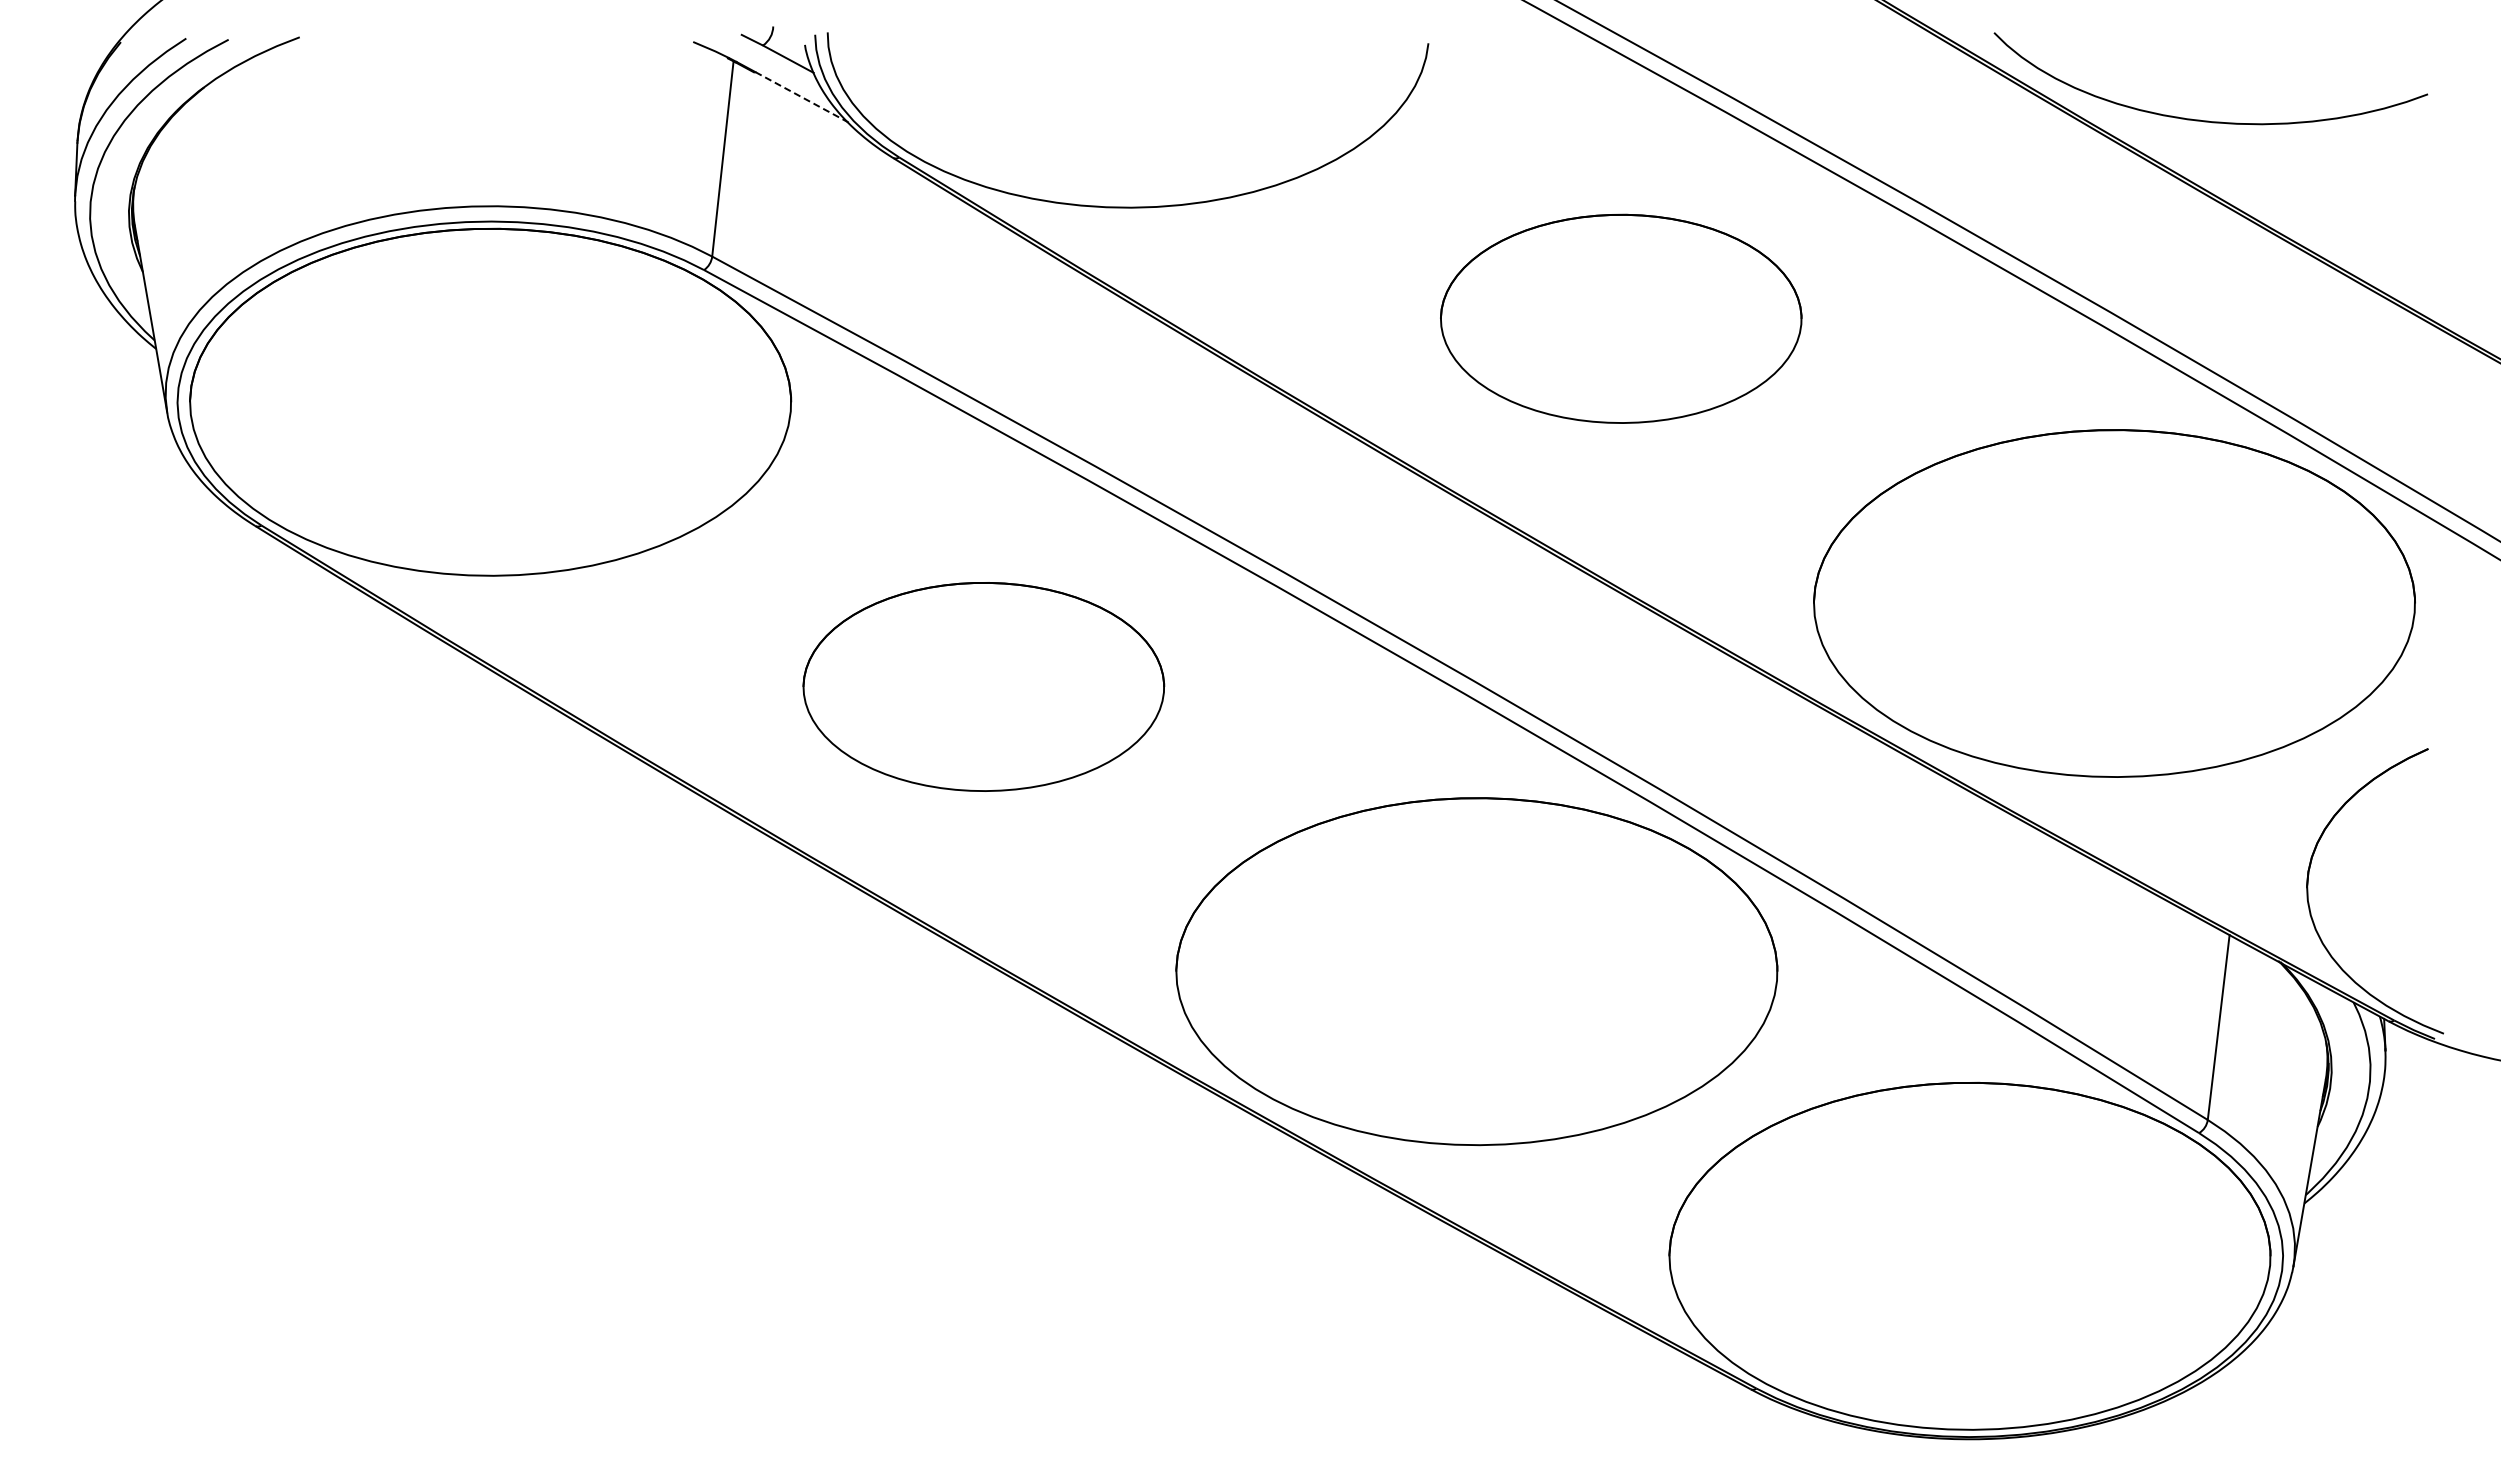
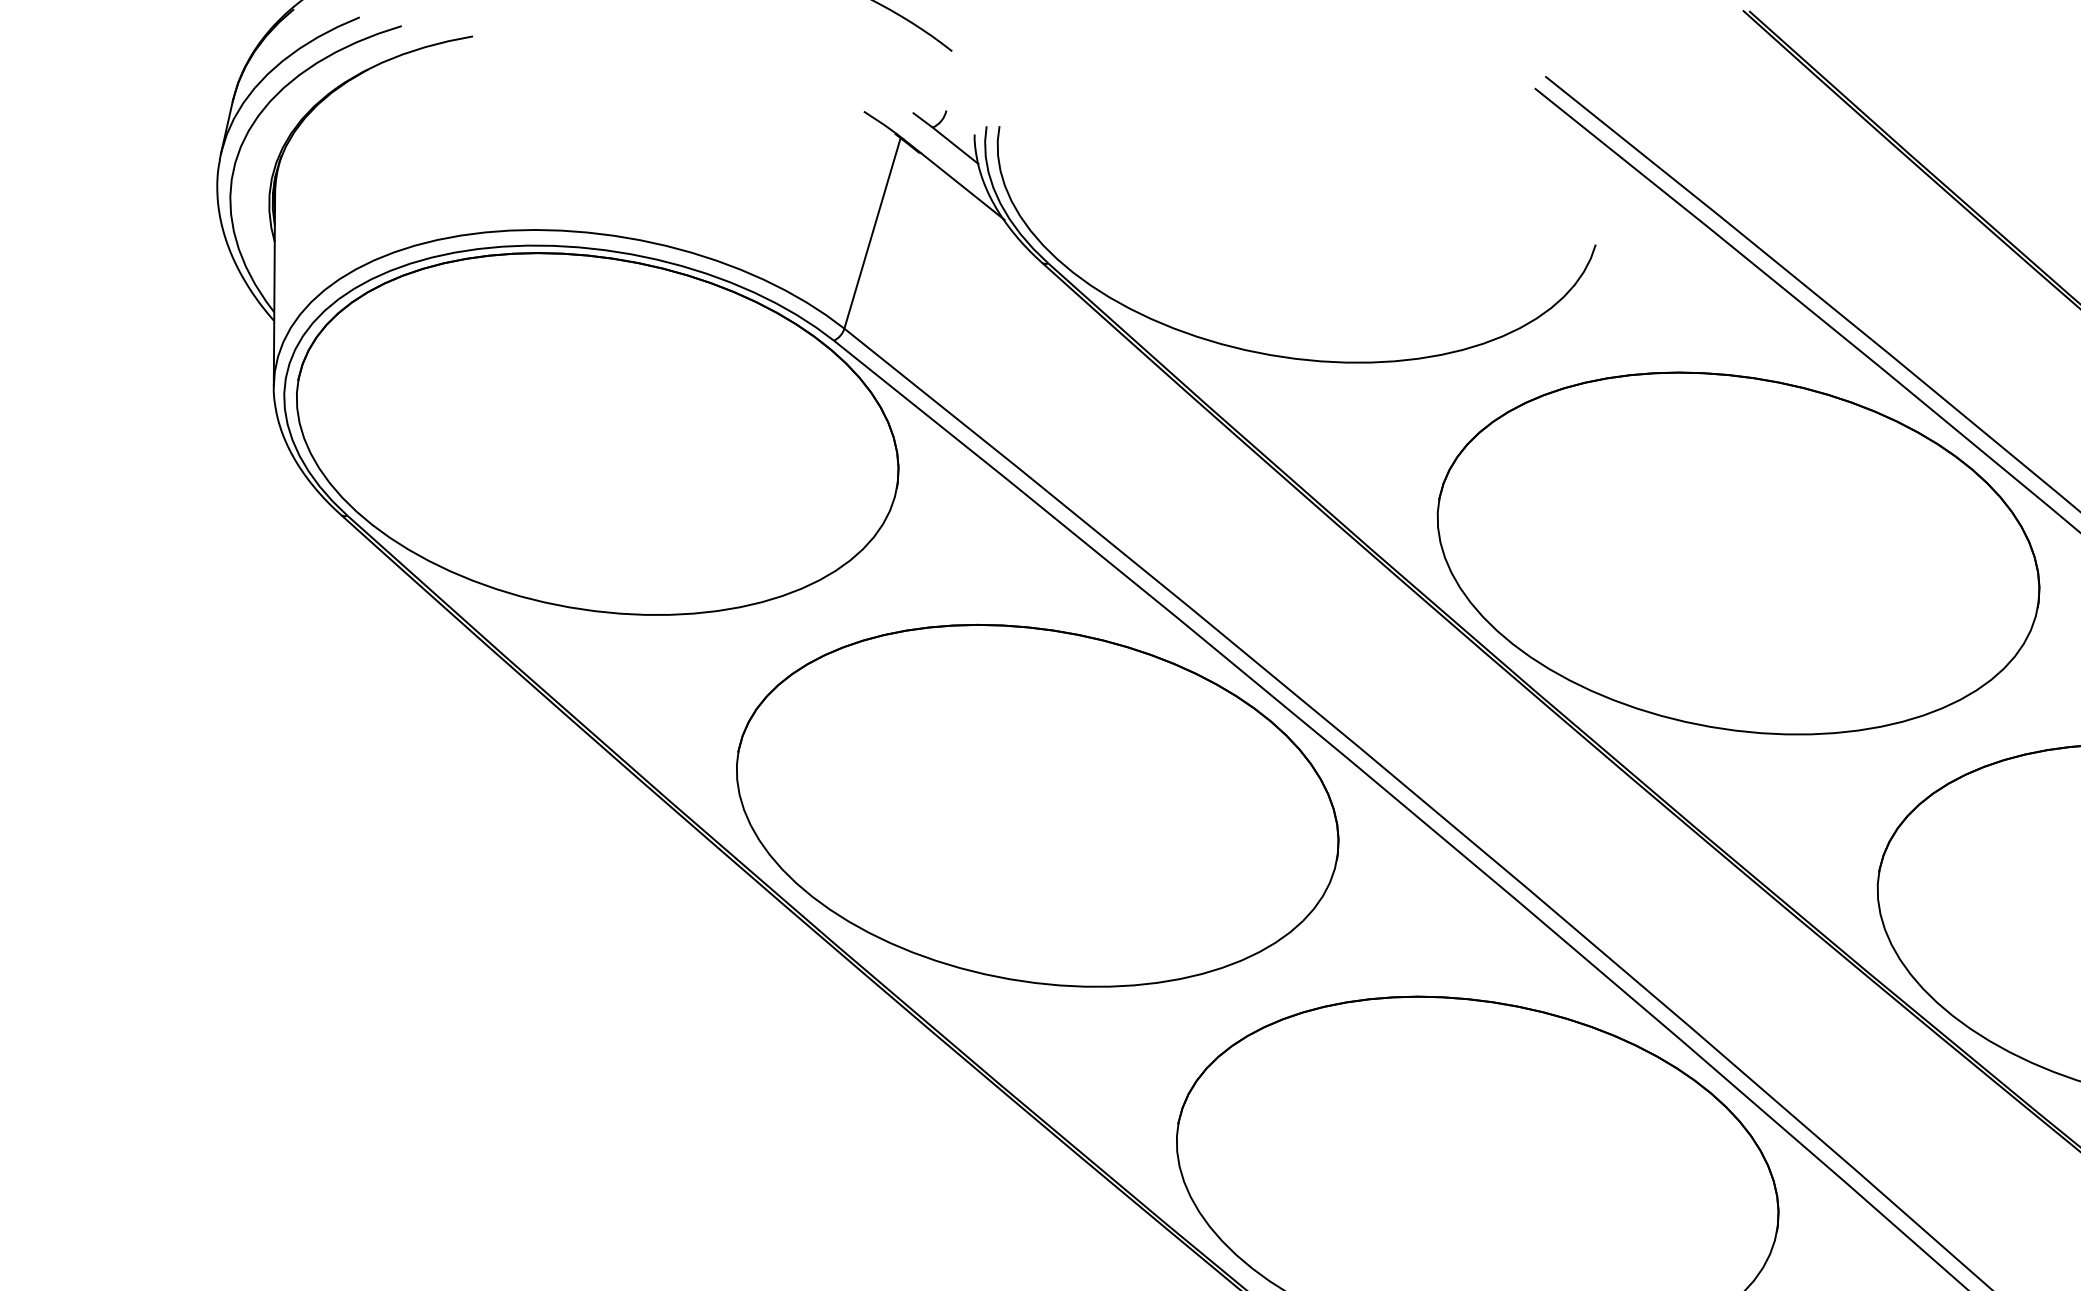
line: (803, 98) -> (963, 187), dashed -> solid
part: (1620, 318) -> (1737, 553), size x1.67
part: (983, 686) -> (1037, 805), size x1.67

